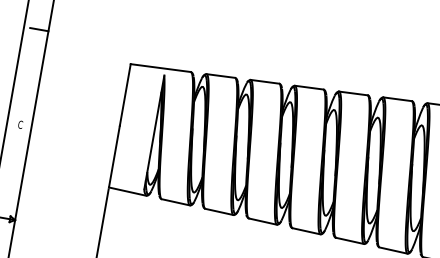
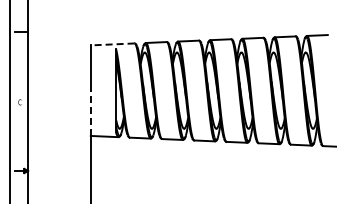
line: (160, 68) -> (112, 44), solid -> dashed
line: (113, 156) -> (90, 113), solid -> dashed

